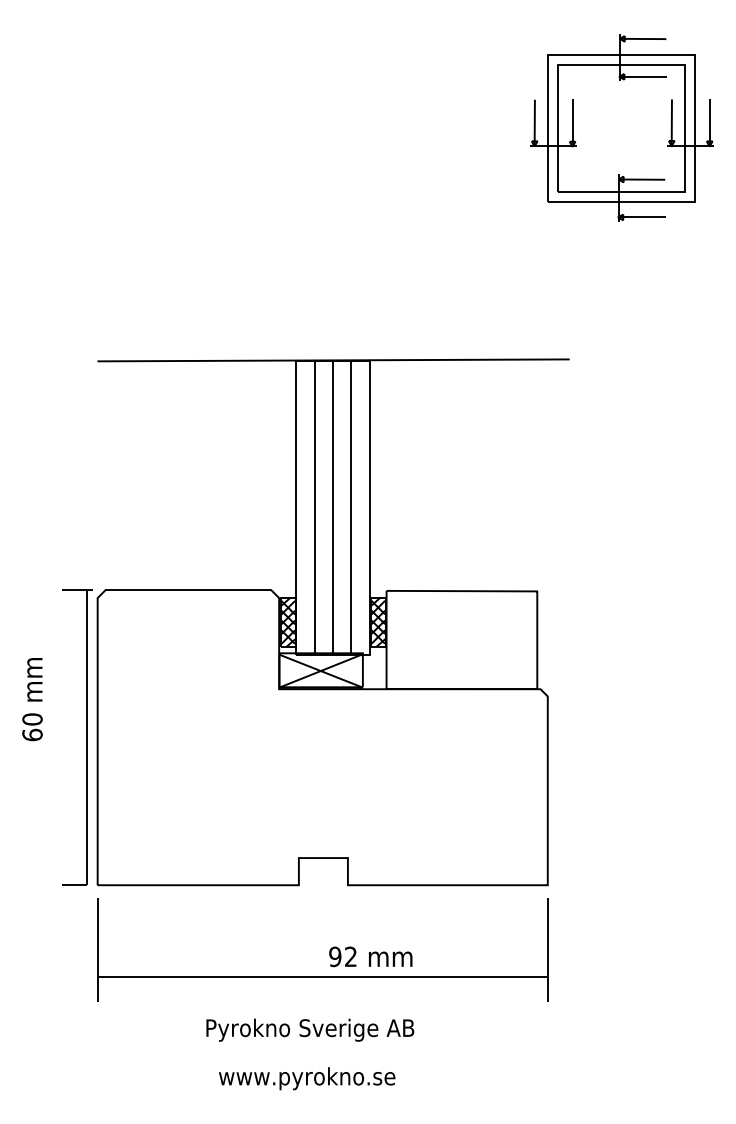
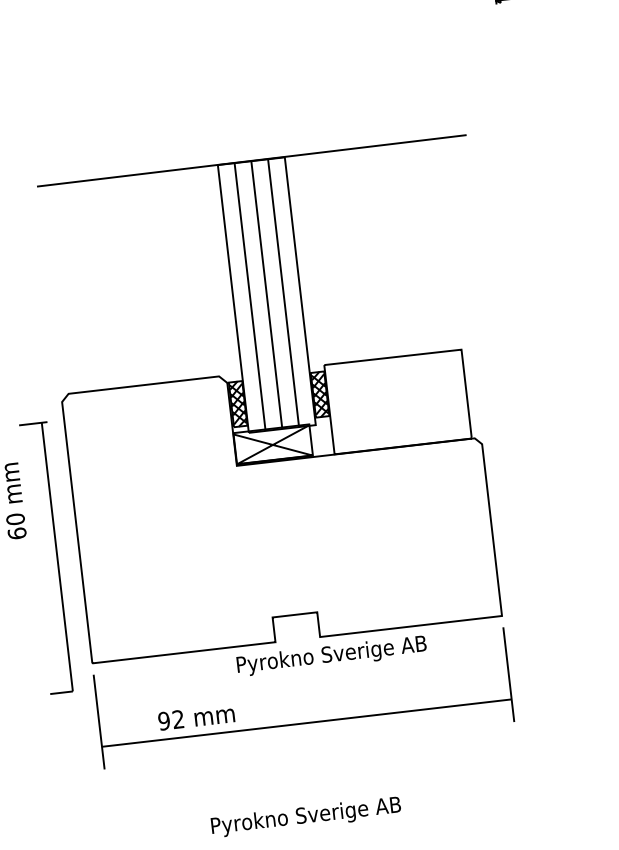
part: (86, 737) -> (56, 557), moved
text: (370, 956) -> (196, 717), moved
text: (310, 1029) -> (331, 655), moved
text: (310, 1078) -> (306, 816), www.pyrokno.se -> Pyrokno Sverige AB

